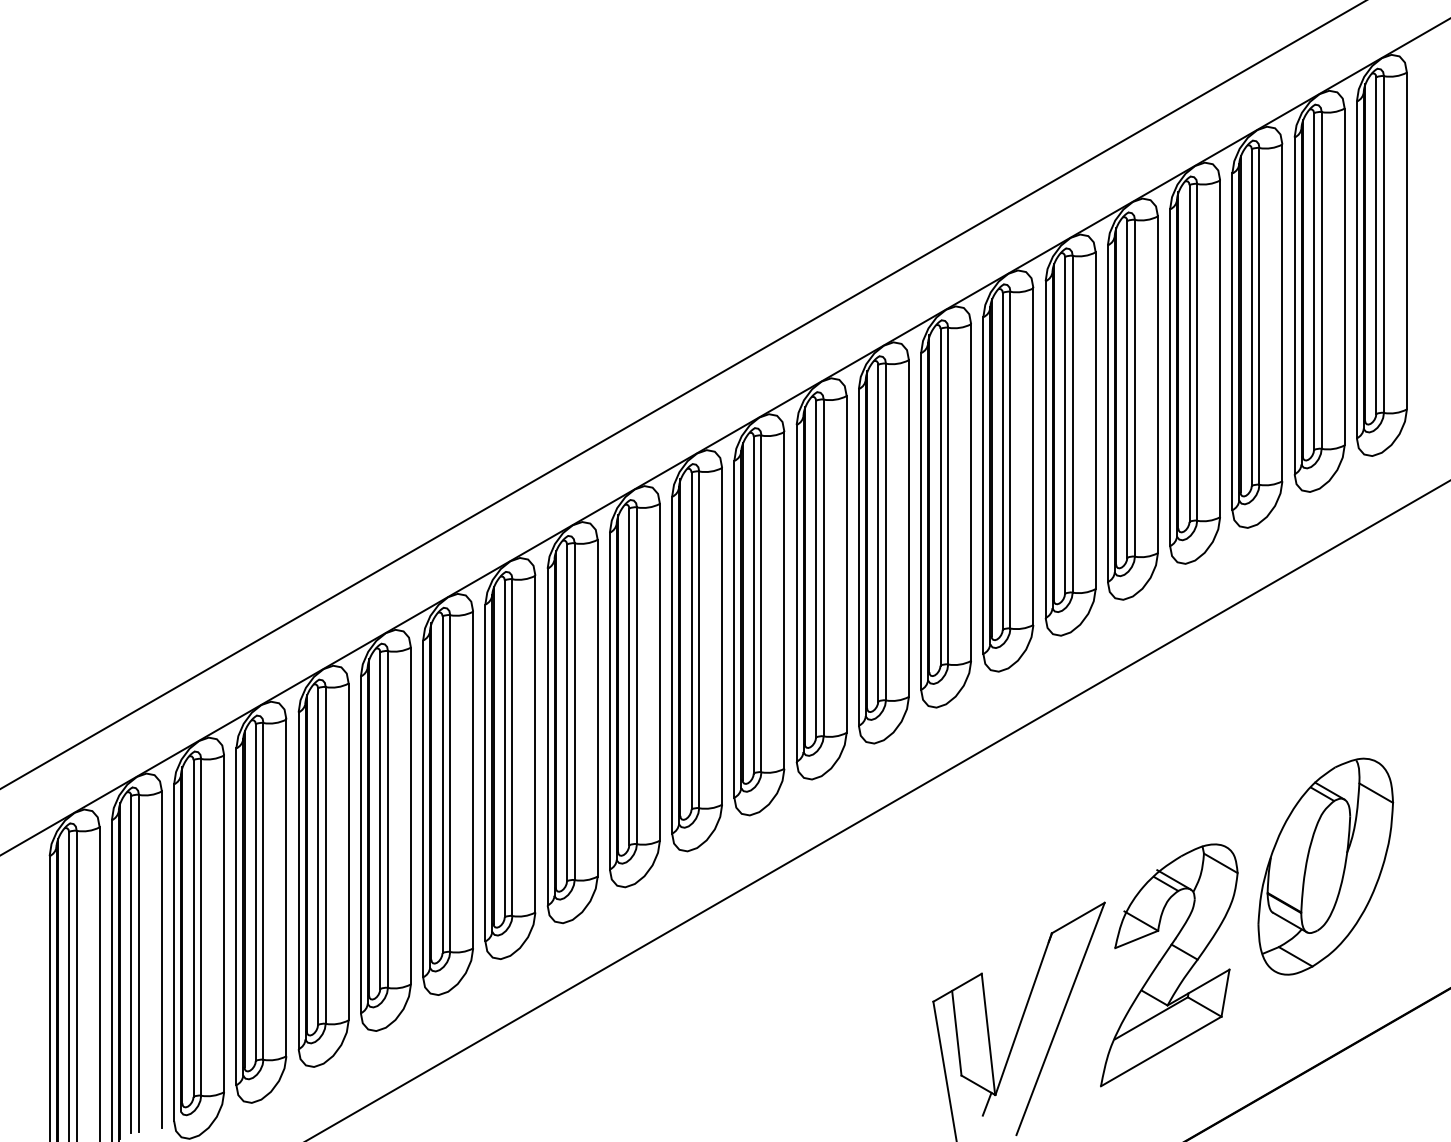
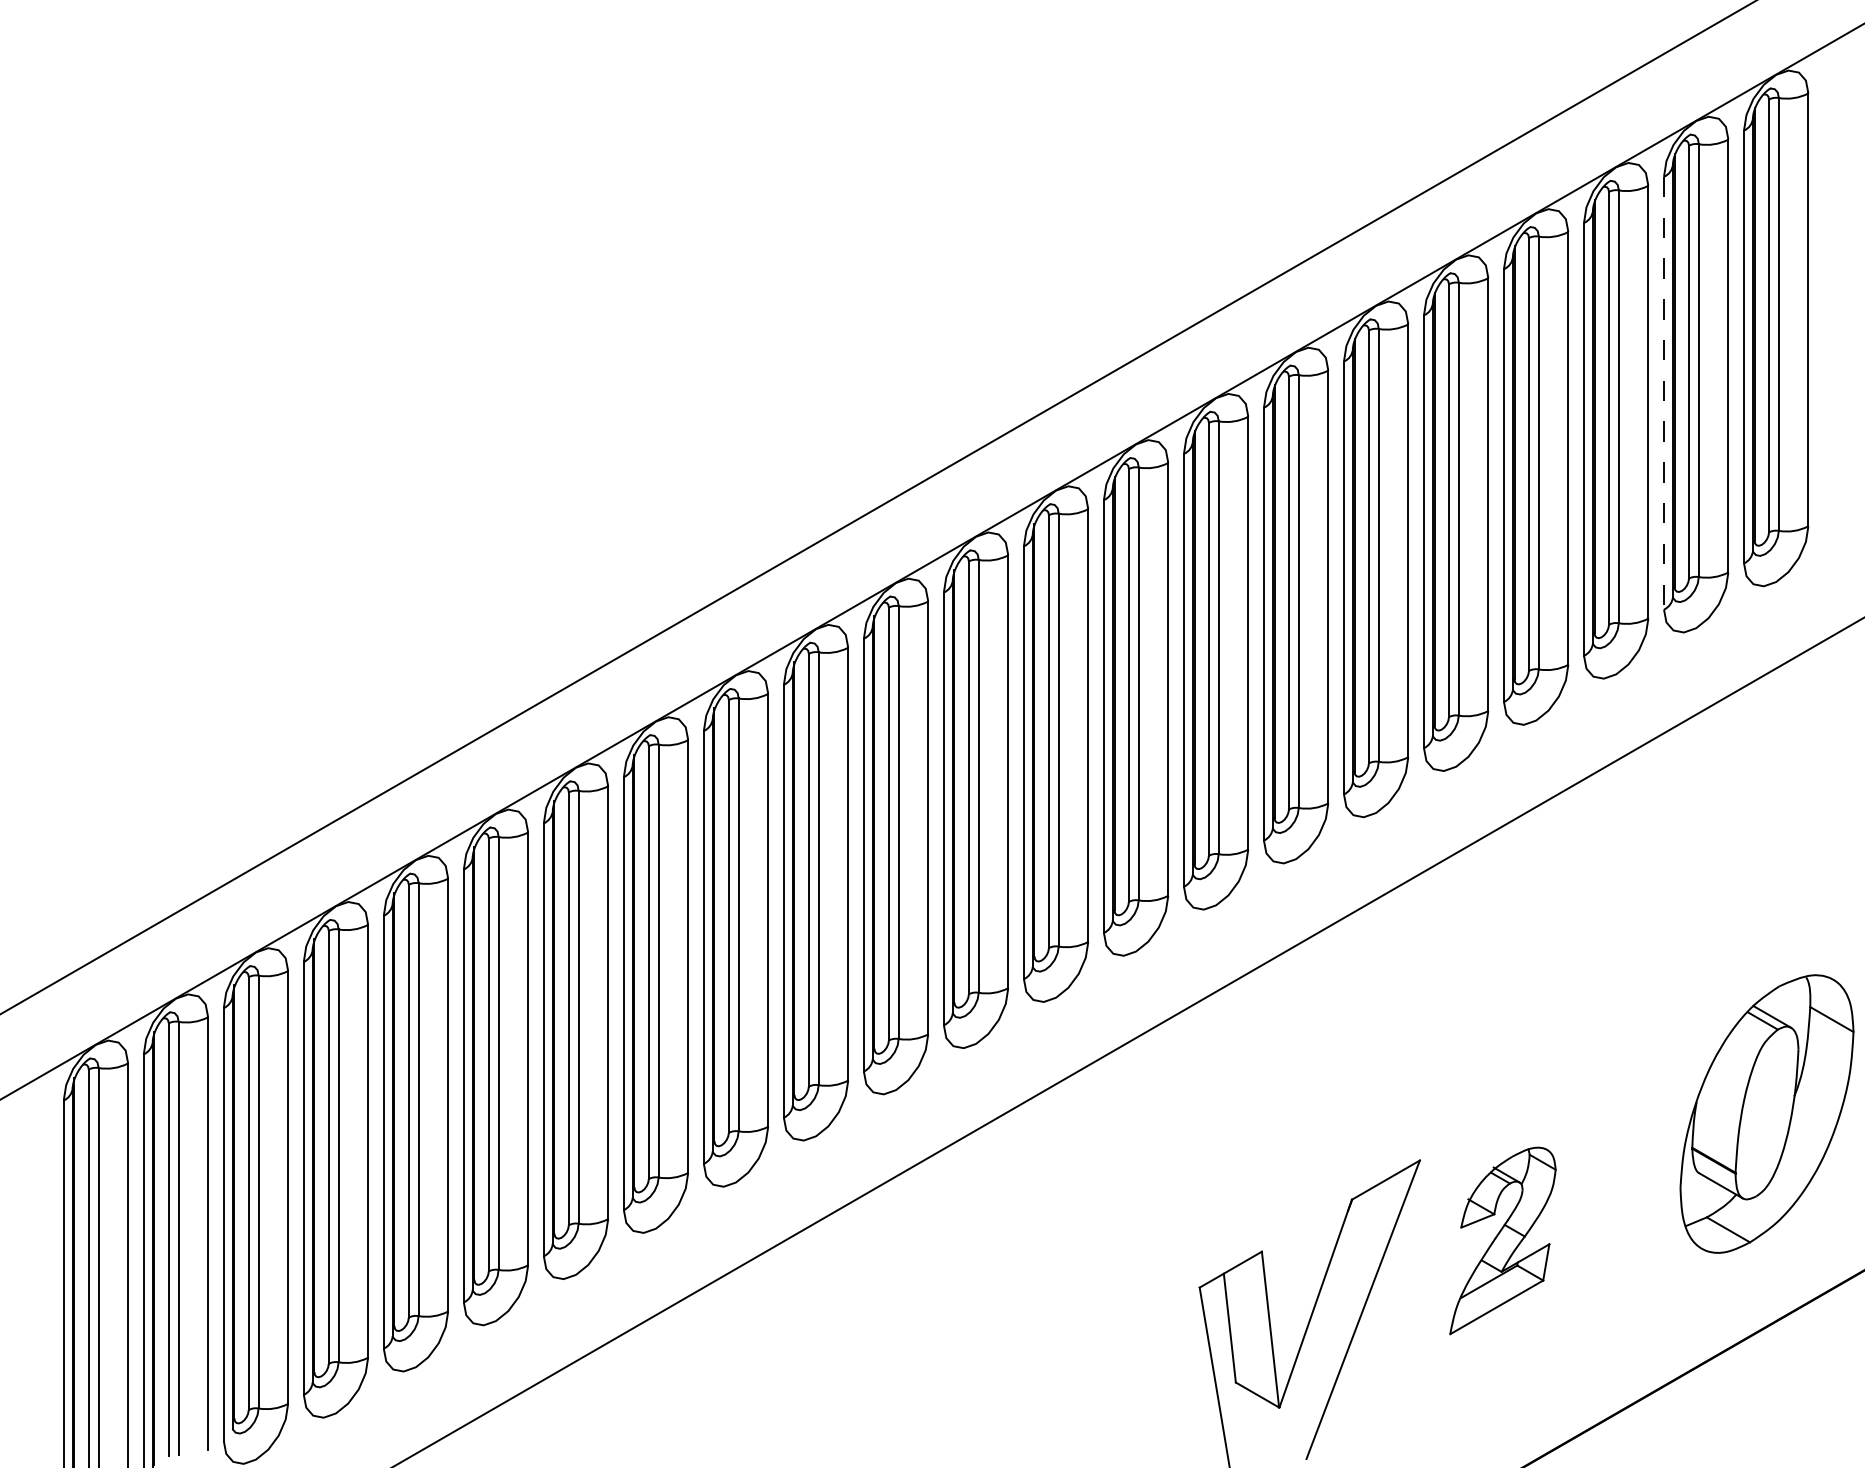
line: (1294, 306) -> (1664, 393), solid -> dashed
part: (1325, 866) -> (1766, 1113), moved
part: (1168, 965) -> (1502, 1240), size x0.6
line: (986, 1104) -> (1268, 1419), removed

